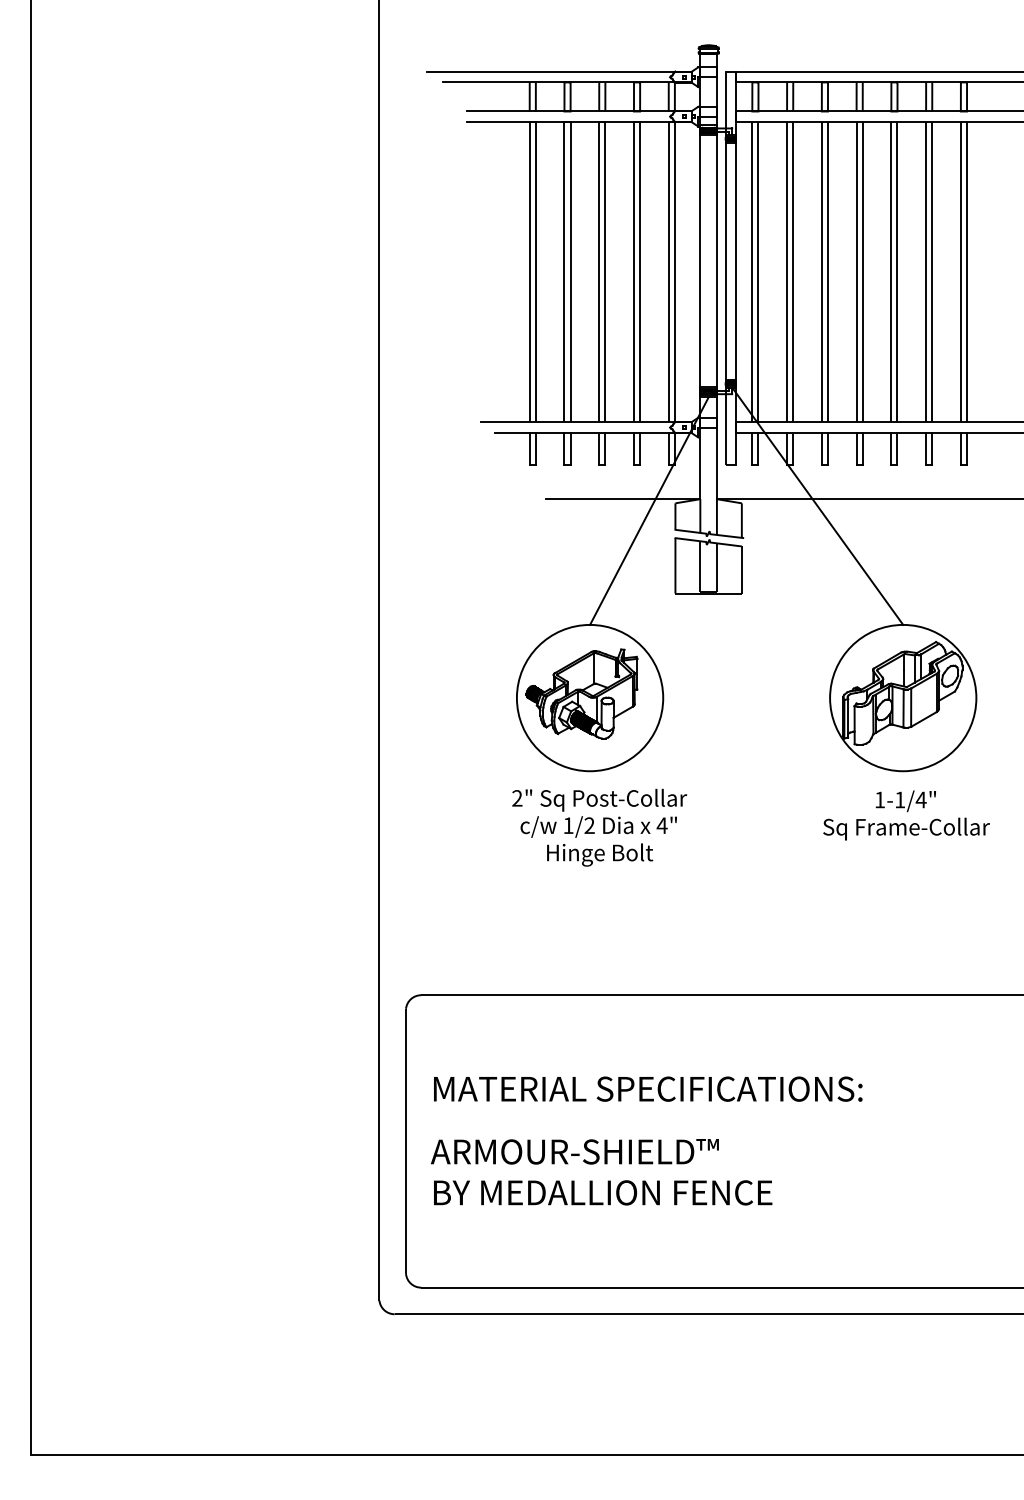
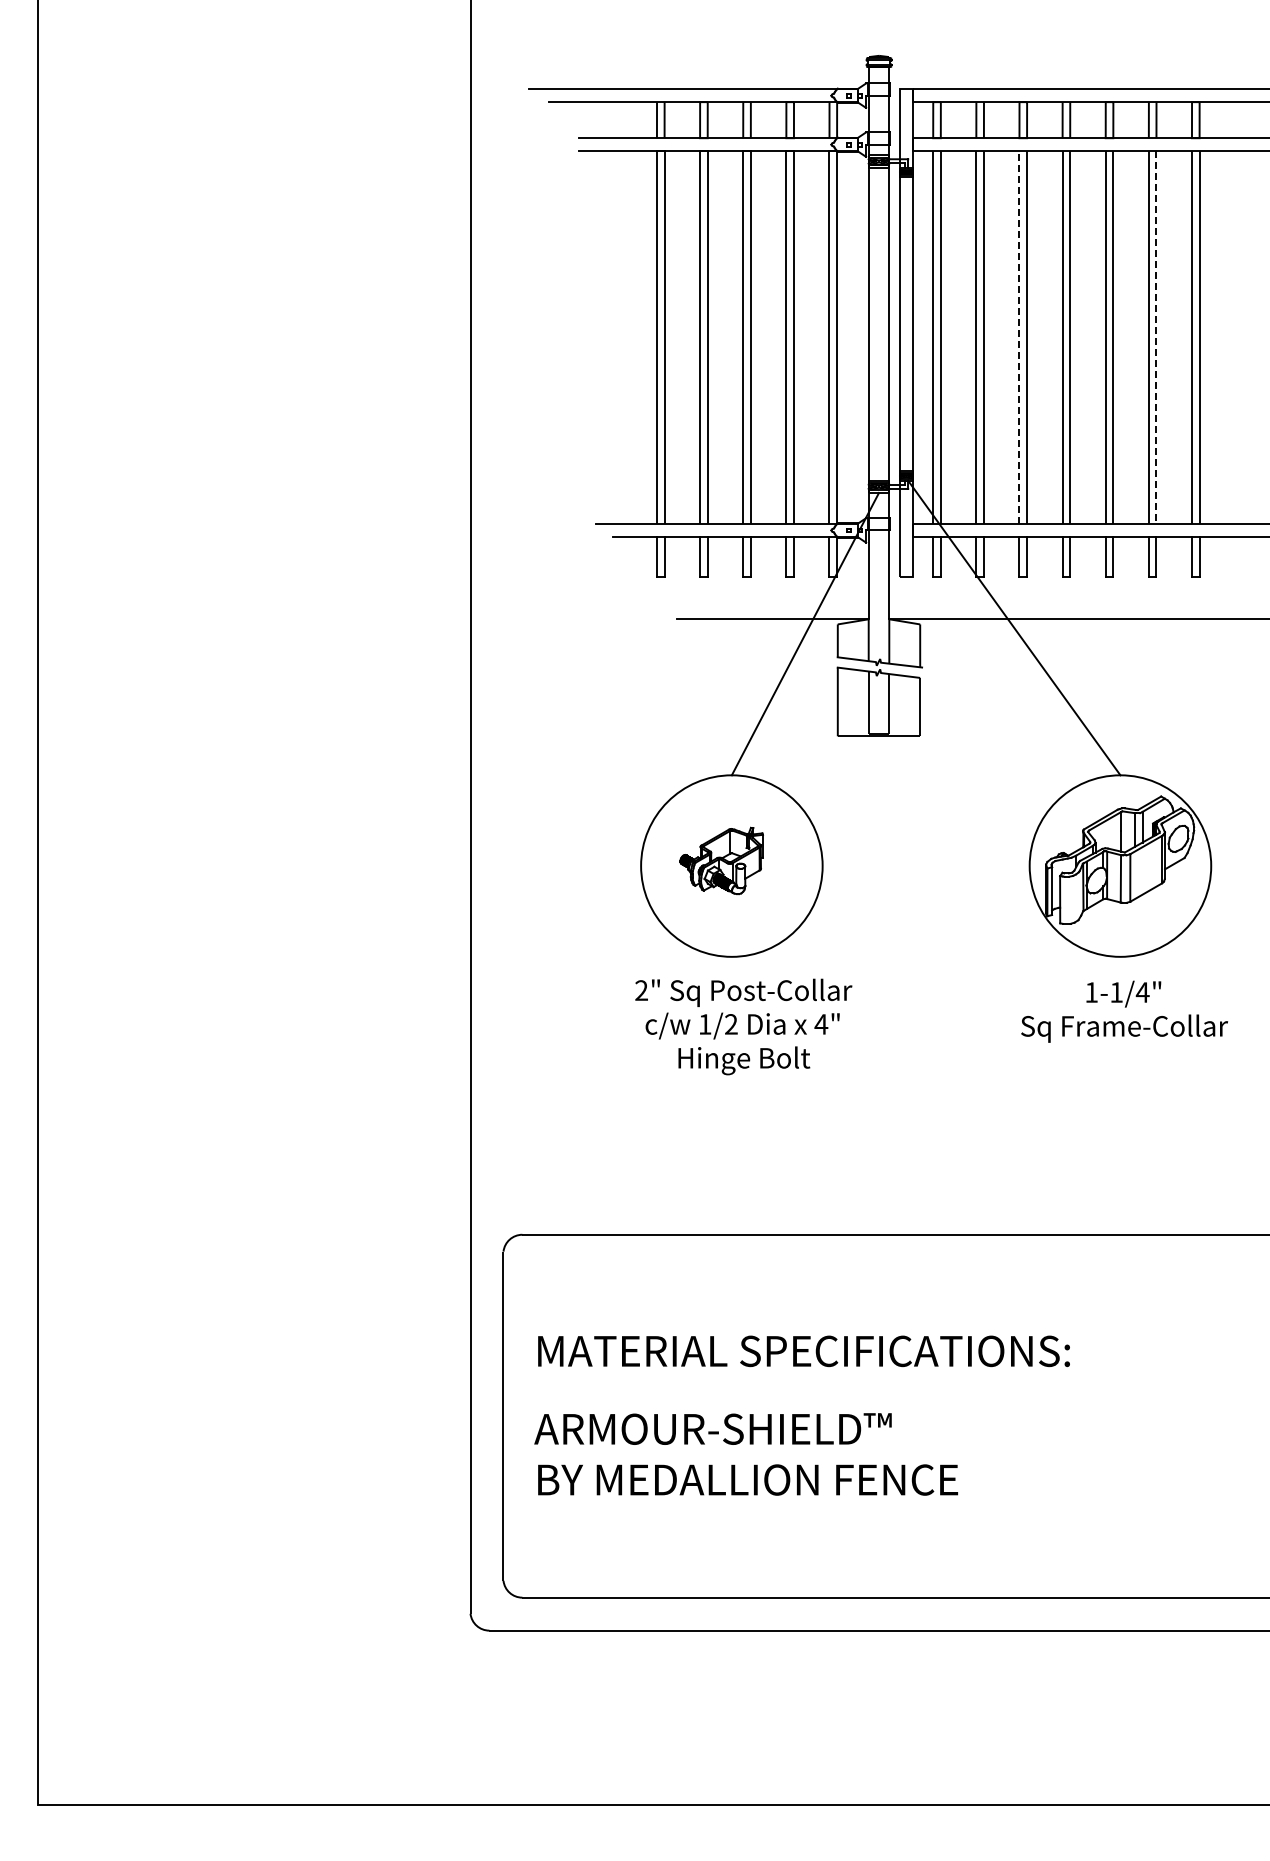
line: (821, 272) -> (1019, 337), solid -> dashed
line: (932, 272) -> (1156, 338), solid -> dashed
part: (581, 693) -> (721, 860), size x0.6

